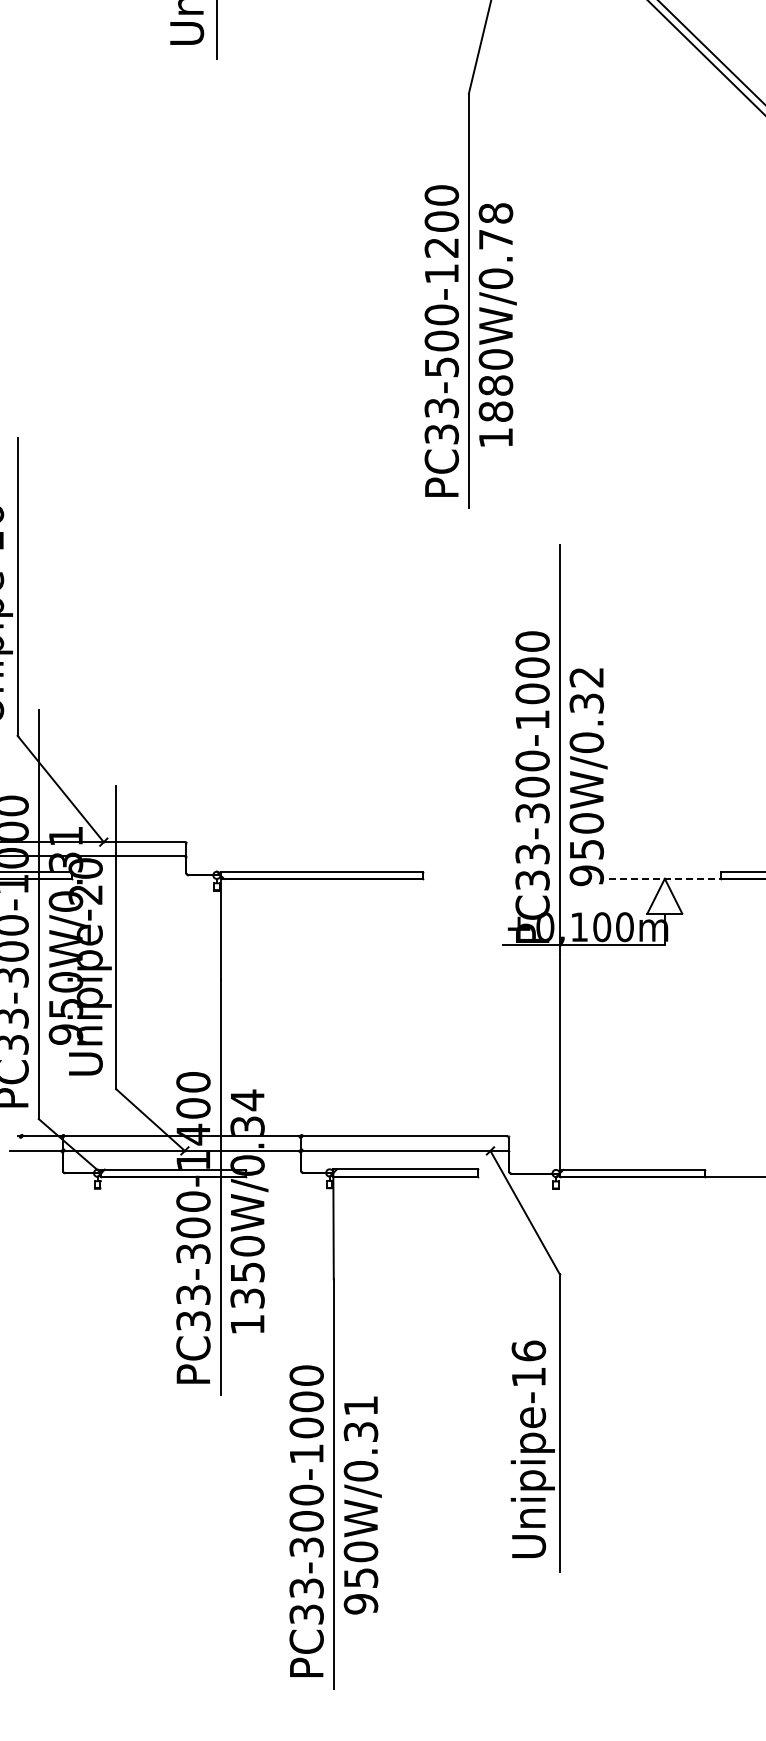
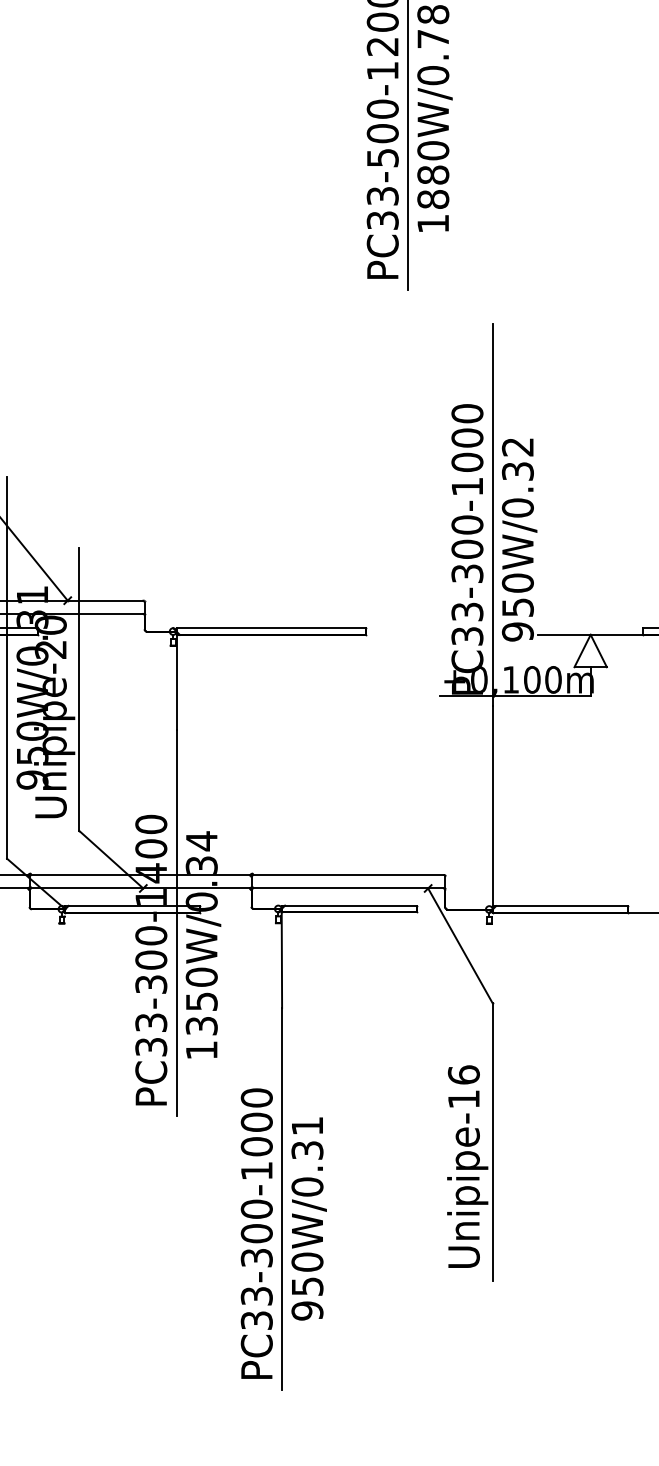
line: (665, 878) -> (591, 634), dashed -> solid

